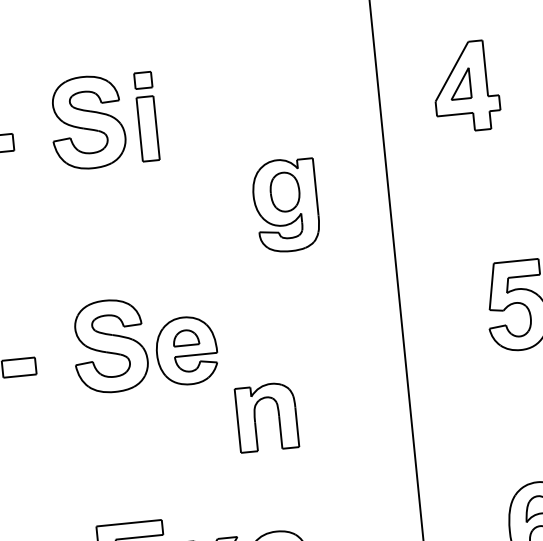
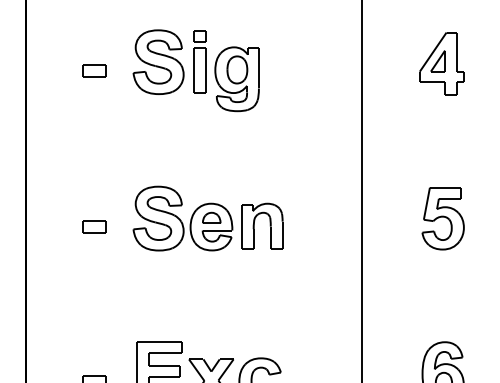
part: (465, 86) -> (441, 63), moved
part: (285, 205) -> (236, 79), moved
part: (277, 414) -> (269, 225), moved

